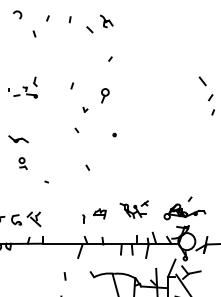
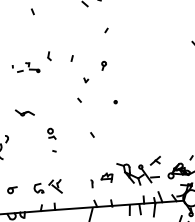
part: (35, 81) -> (49, 55), moved
part: (105, 96) -> (104, 66), size x0.62
part: (22, 163) -> (51, 133), moved
part: (133, 209) -> (138, 171), size x1.67
part: (26, 219) -> (48, 187), moved

